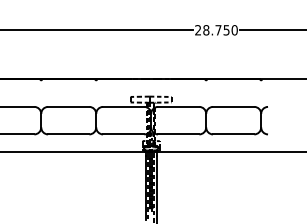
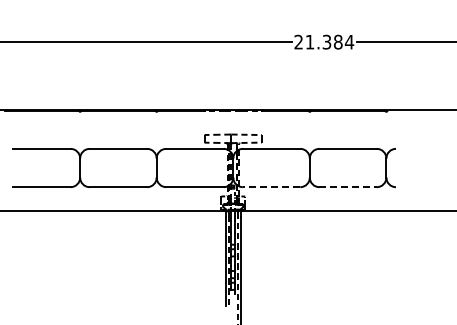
text: (220, 29) -> (329, 41), 28.750 -> 21.384
line: (178, 134) -> (271, 187), solid -> dashed
line: (233, 134) -> (348, 187), solid -> dashed

